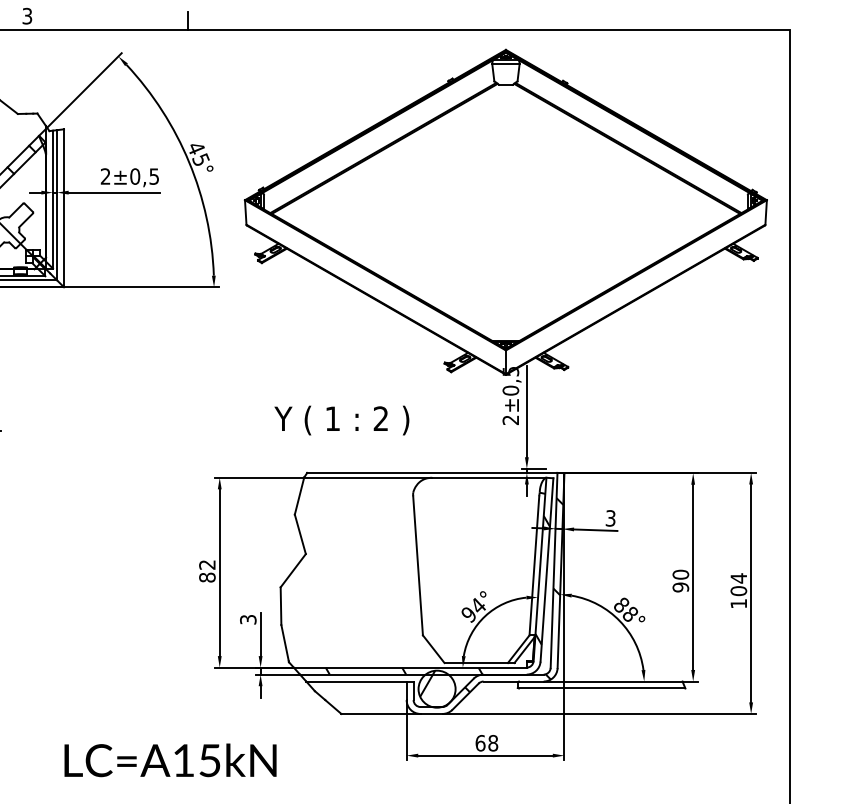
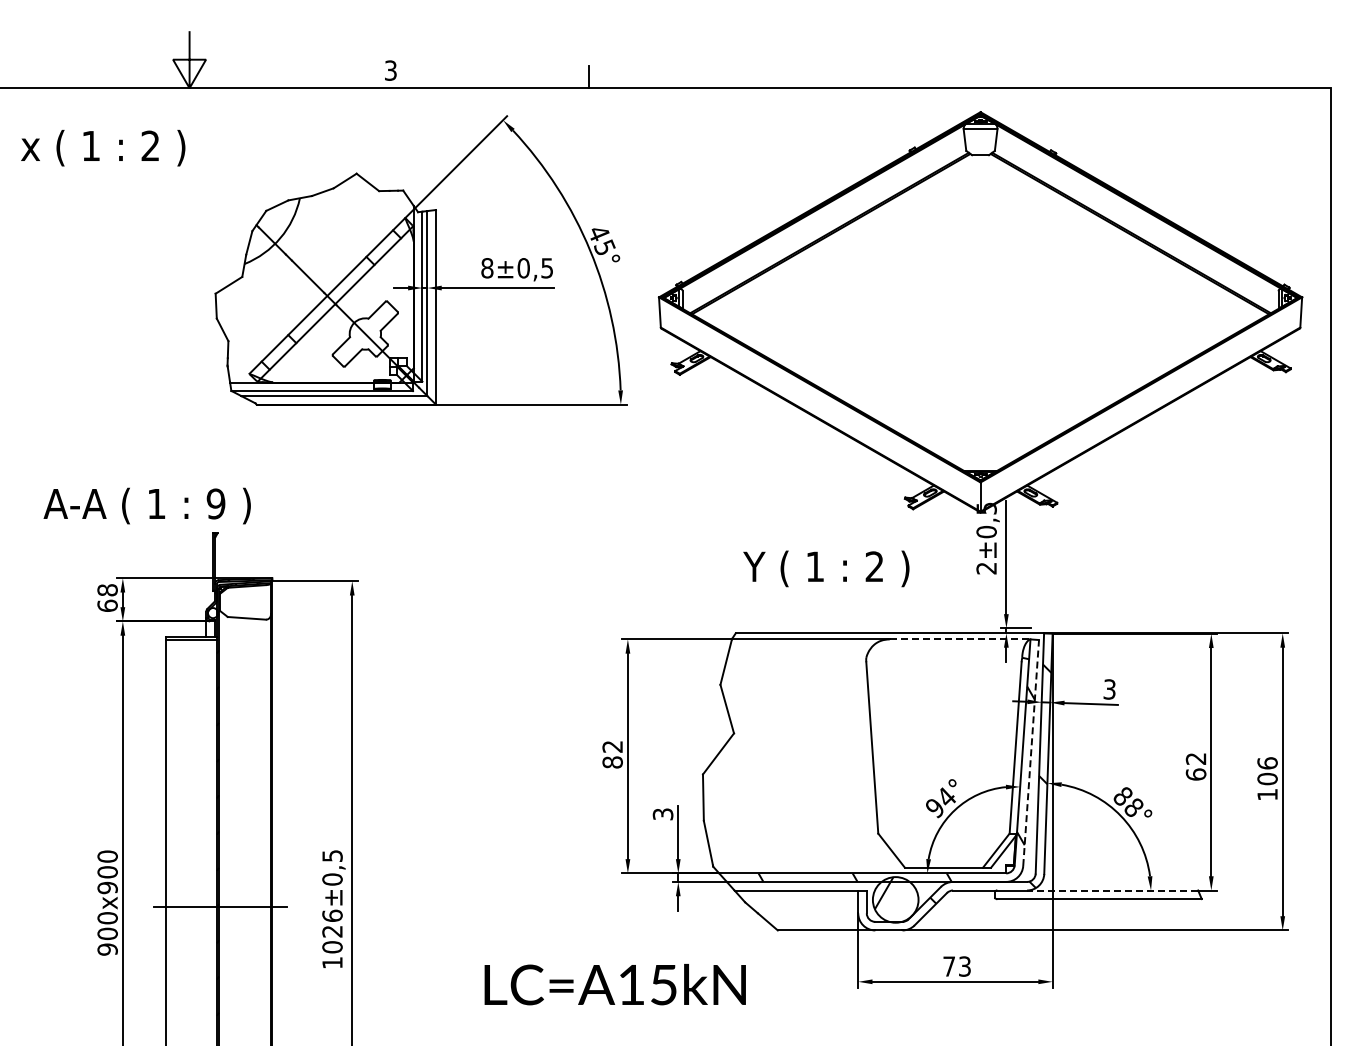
text: (105, 176) -> (487, 268), 2 -> 8
text: (341, 420) -> (826, 568), moved
line: (489, 477) -> (960, 639), solid -> dashed
line: (547, 569) -> (1031, 752), solid -> dashed
text: (738, 578) -> (1267, 763), 104 -> 106
text: (680, 580) -> (1195, 766), 90 -> 62
line: (612, 681) -> (1112, 890), solid -> dashed
text: (487, 743) -> (957, 966), 68 -> 73
text: (169, 760) -> (614, 984), moved

